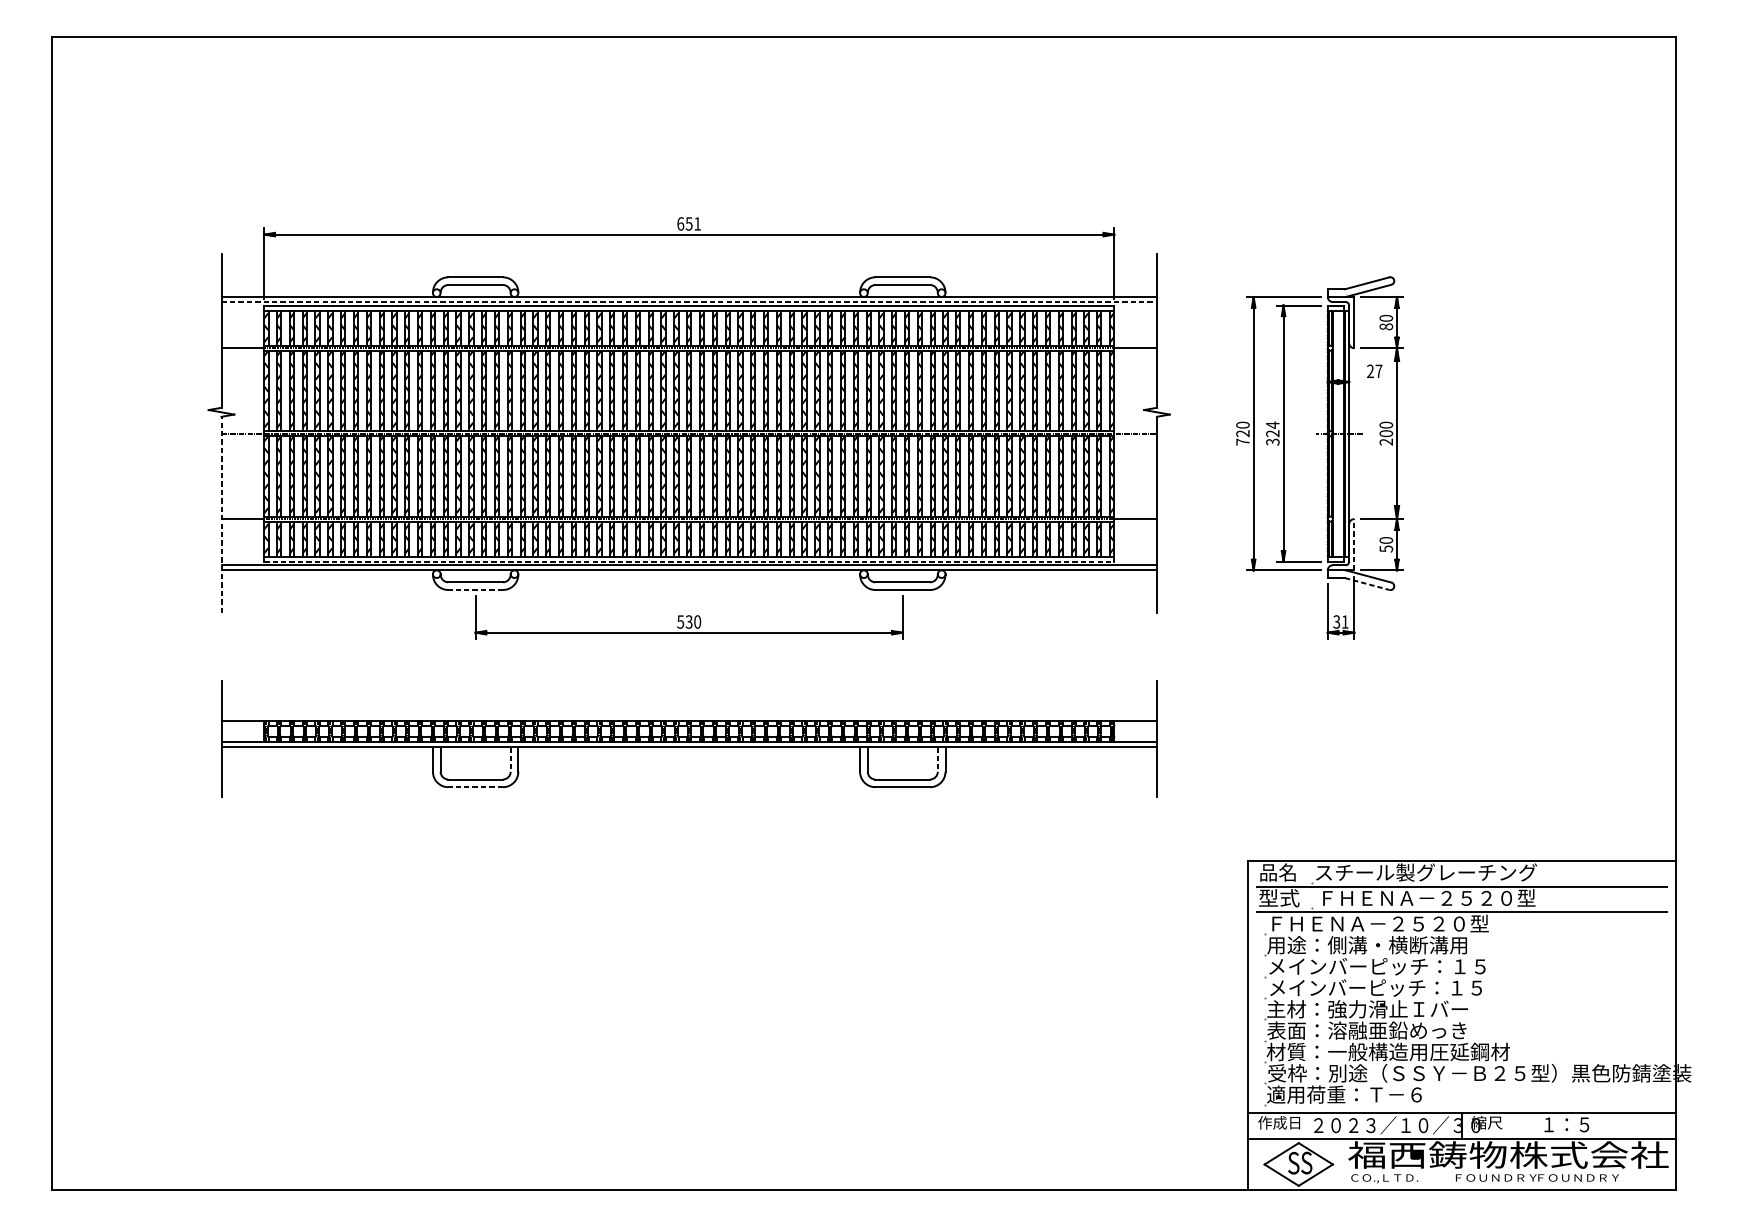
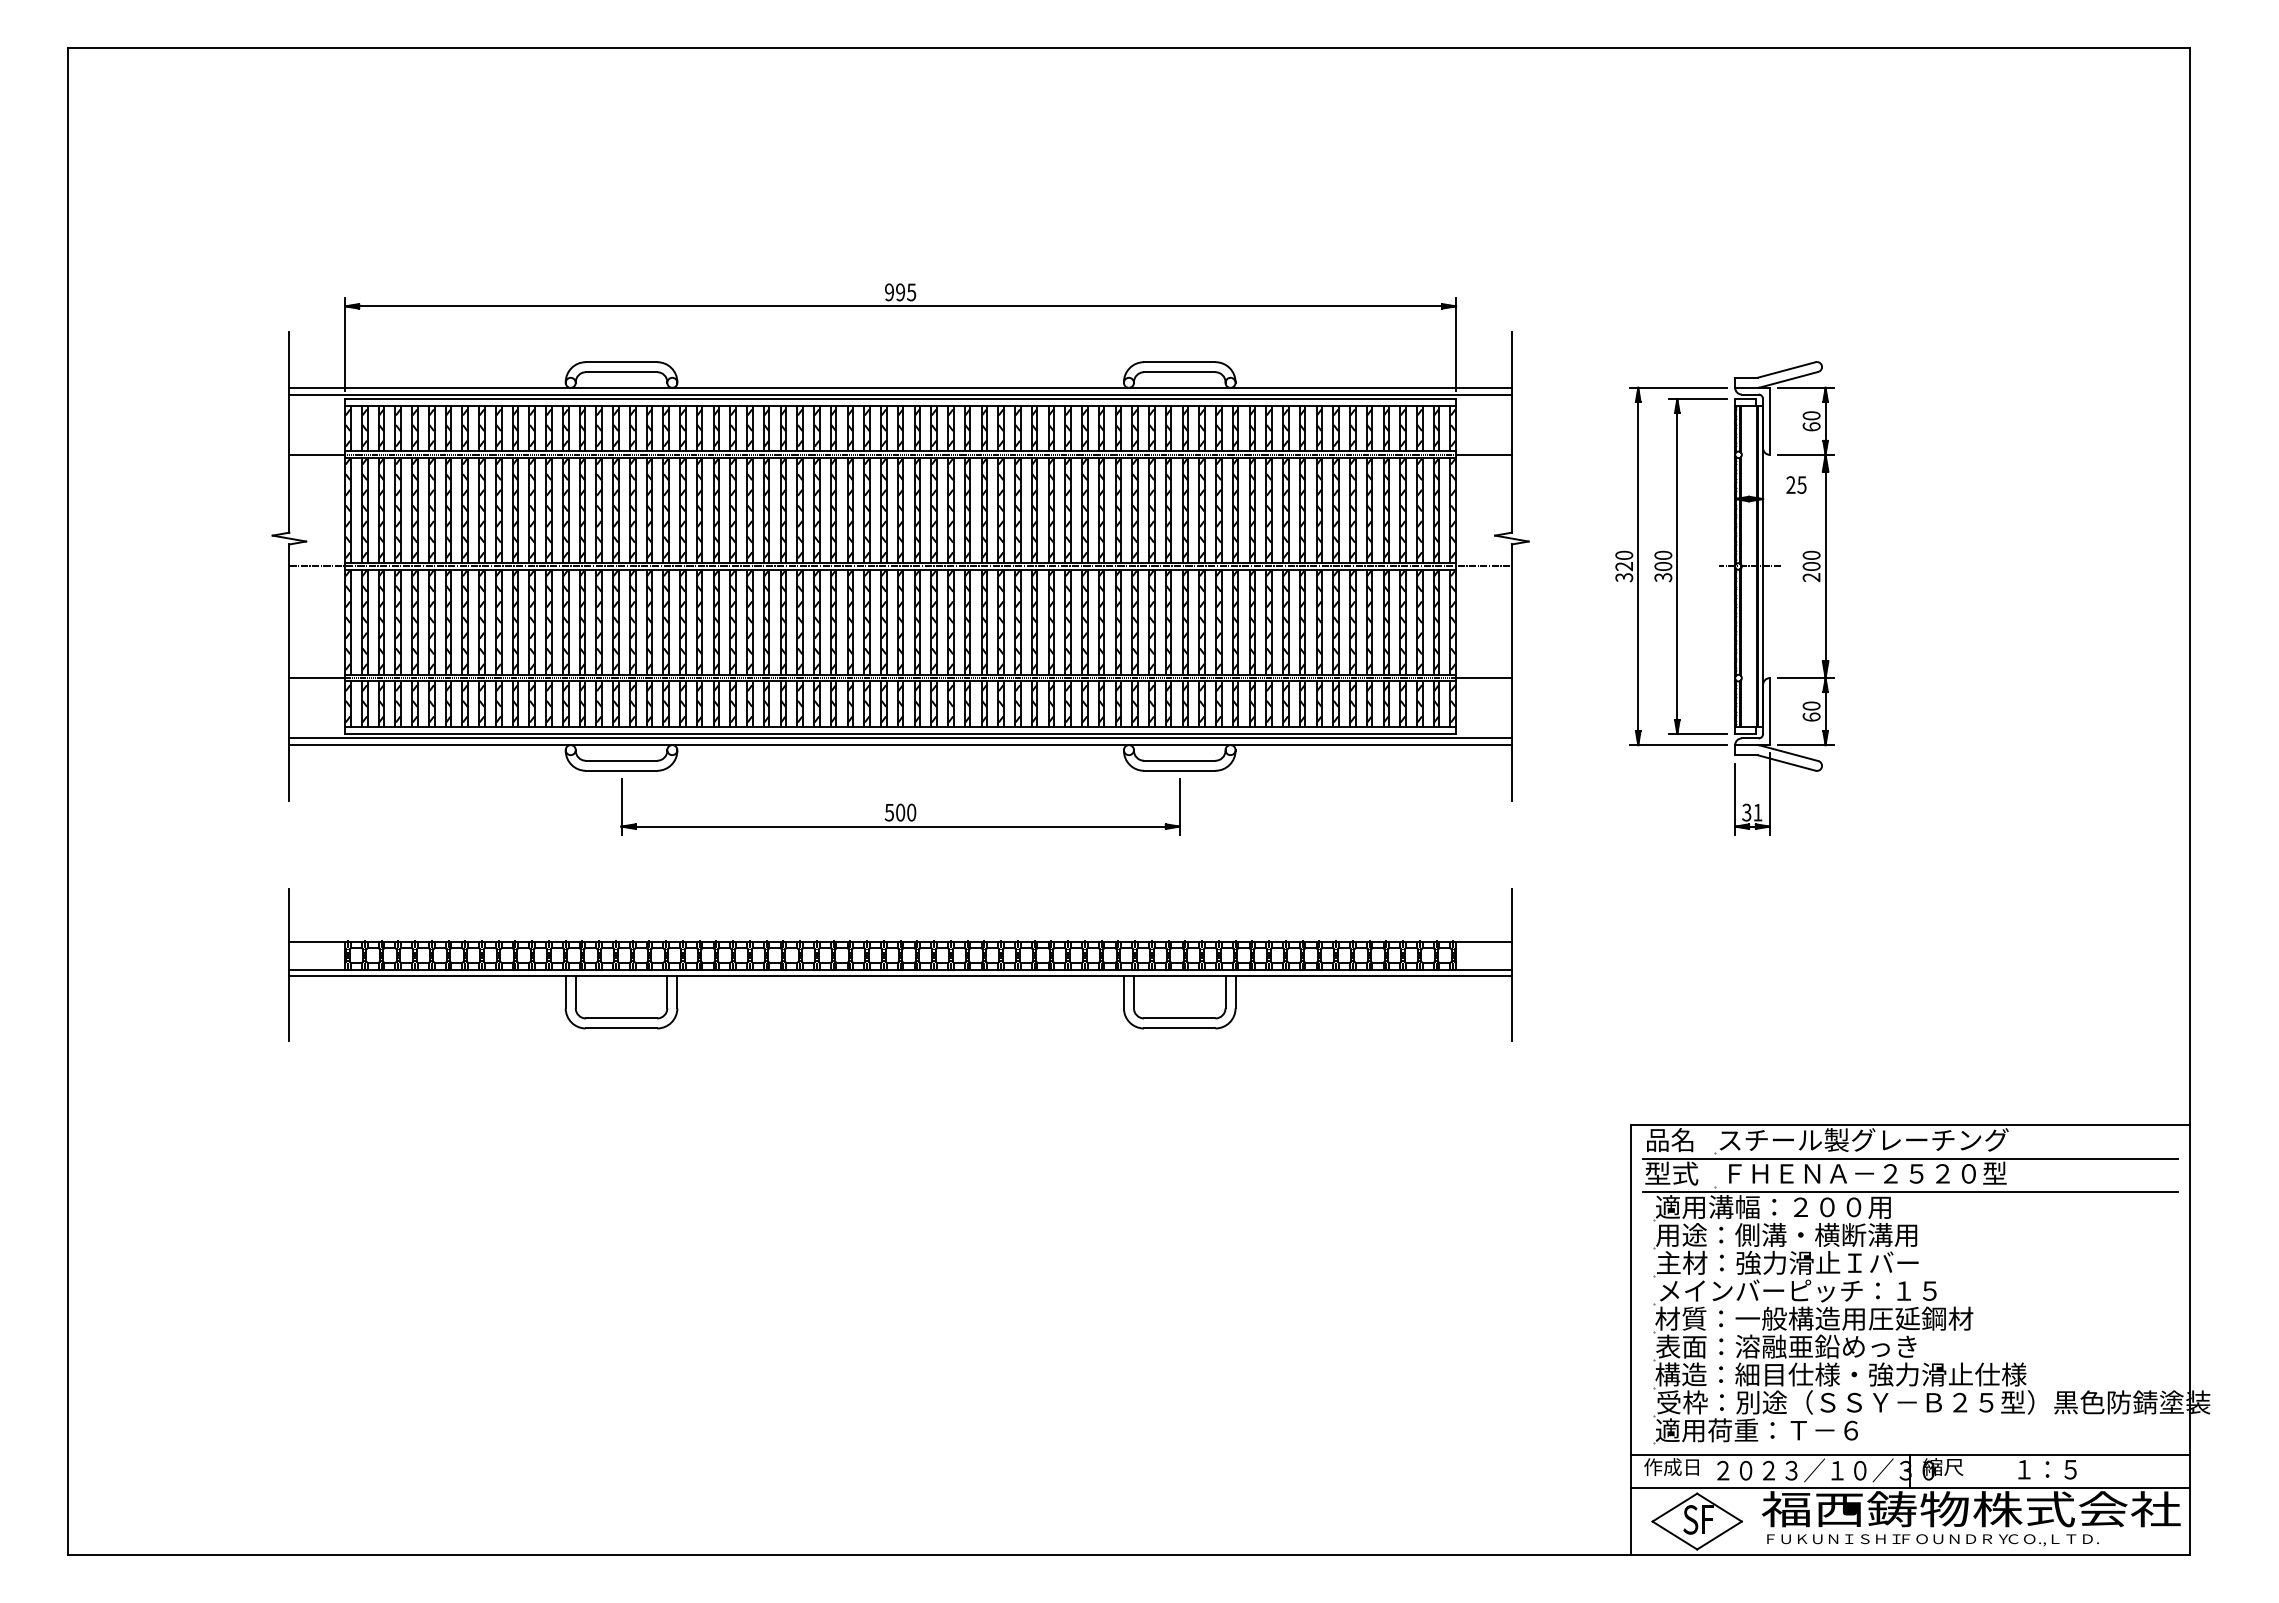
text: (689, 224) -> (900, 292), 651 -> 995
line: (689, 302) -> (901, 394), dashed -> solid
text: (1386, 326) -> (1811, 426), 80 -> 60
text: (1378, 370) -> (1801, 484), 27 -> 25
text: (1272, 429) -> (1663, 560), 324 -> 300
text: (1243, 442) -> (1624, 577), 720 -> 320
line: (221, 514) -> (289, 672), dashed -> solid
line: (1354, 544) -> (1769, 711), dashed -> solid
text: (1386, 548) -> (1811, 716), 50 -> 60
line: (689, 561) -> (901, 733), dashed -> solid
line: (1367, 584) -> (1787, 763), dashed -> solid
line: (475, 589) -> (621, 770), dashed -> solid
text: (689, 621) -> (900, 812), 530 -> 500
line: (510, 759) -> (667, 992), dashed -> solid
line: (937, 759) -> (1225, 992), dashed -> solid
line: (475, 787) -> (621, 1028), dashed -> solid
text: (1377, 924) -> (1800, 1207), ＦＨＥＮＡ－２５２０型 -> 適用溝幅：２００用
text: (1377, 966) -> (1799, 1262), メインバーピッチ：１５ -> 主材：強力滑止Ｉバー
text: (1388, 1009) -> (1814, 1318), 主材：強力滑止Ｉバー -> 材質：一般構造用圧延鋼材
text: (1408, 1051) -> (1840, 1374), 材質：一般構造用圧延鋼材 -> 構造：細目仕様・強力滑止仕様
text: (1306, 1162) -> (1707, 1519), S -> F
text: (1402, 1178) -> (1832, 1540), ＣＯ.,ＬＴＤ. -> ＦＵＫＵＮＩＳＨＩ
text: (1577, 1178) -> (2061, 1540), ＦＯＵＮＤＲＹ -> ＣＯ.,ＬＴＤ.

